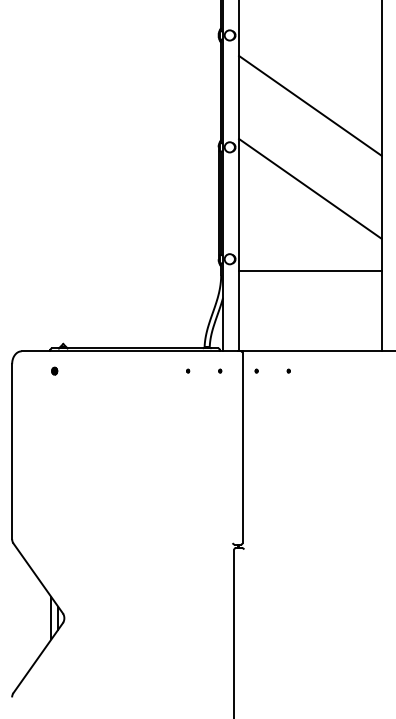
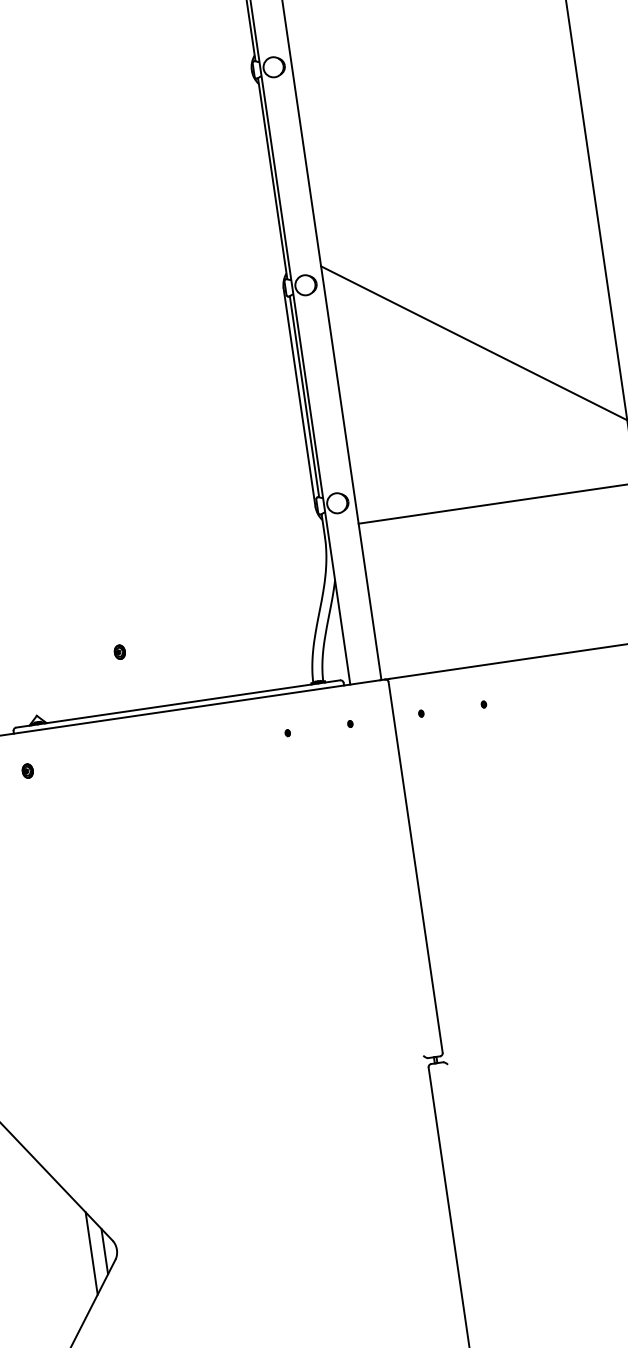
line: (310, 105) -> (450, 180), removed
part: (109, 317) -> (119, 650), added

